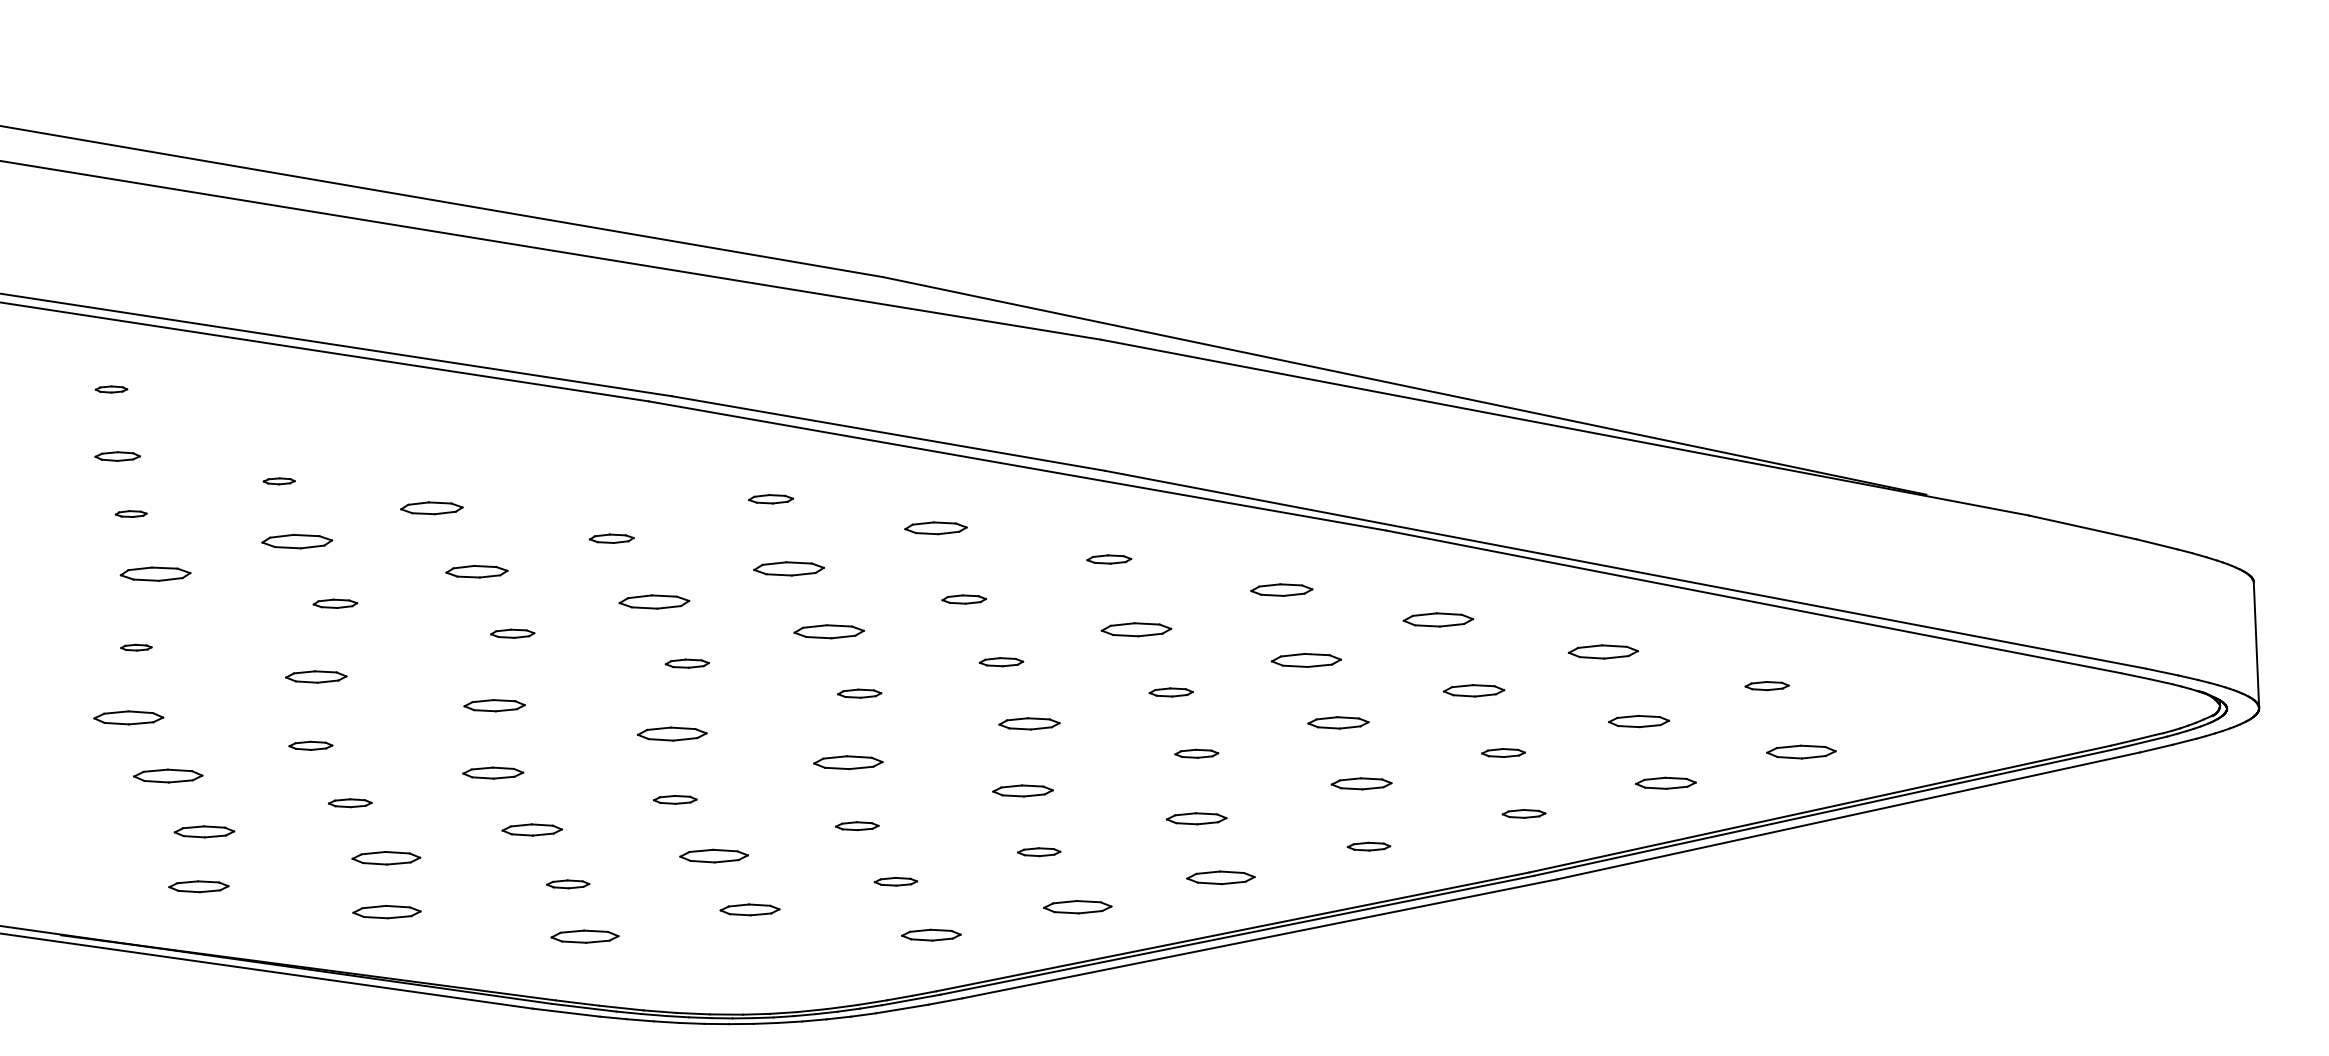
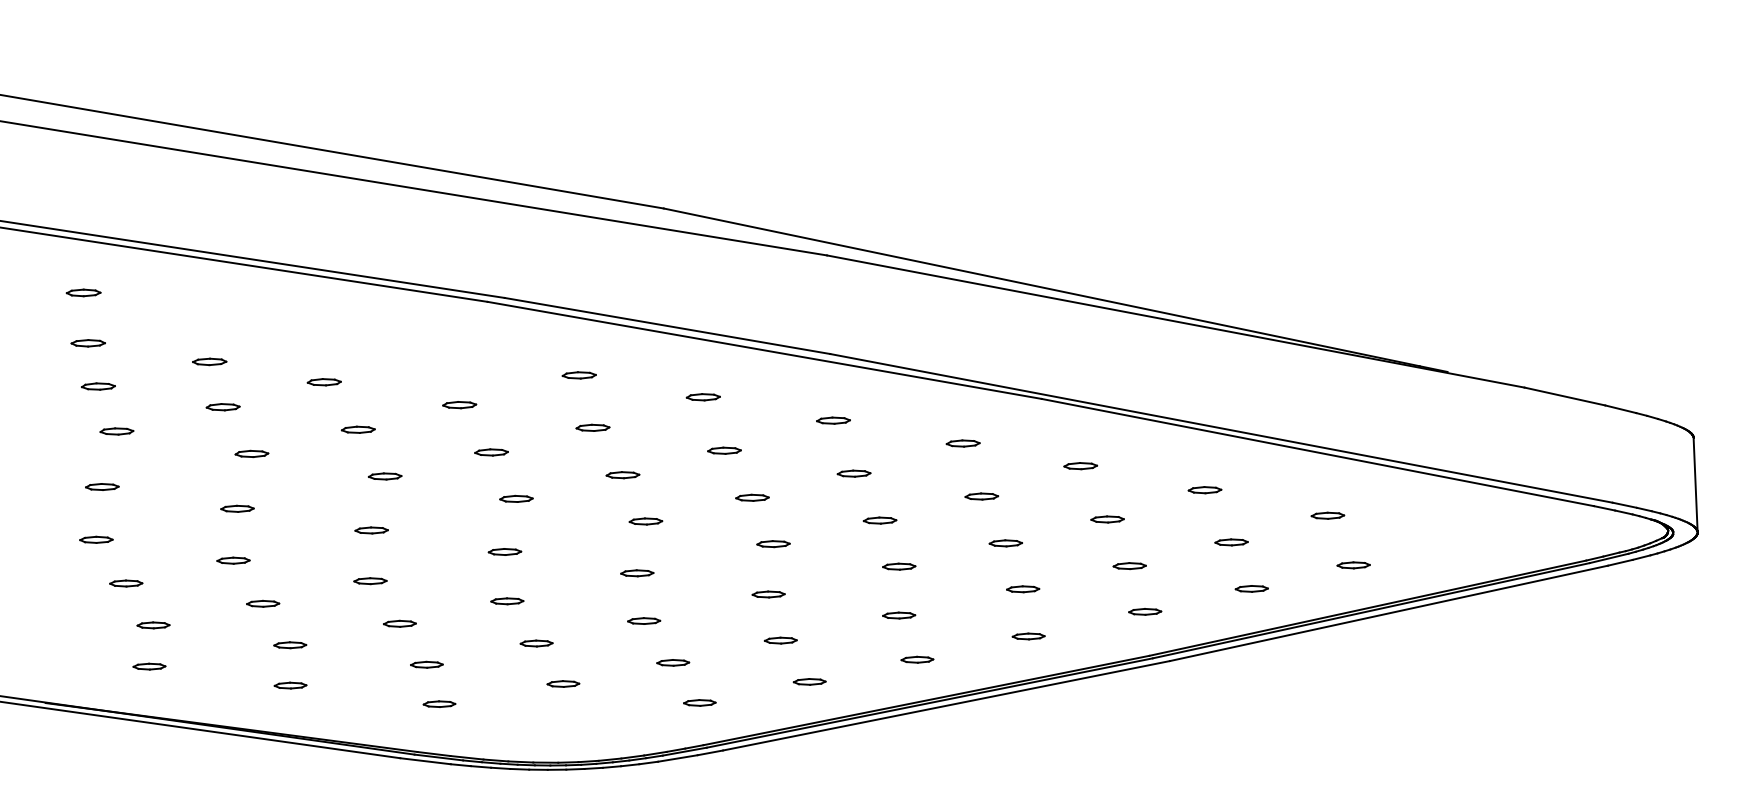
part: (111, 389) -> (83, 292), size x1.43
part: (279, 481) -> (209, 362), size x1.43
part: (431, 508) -> (324, 382), size x0.71
part: (131, 513) -> (98, 386), size x1.43
part: (936, 528) -> (703, 397), size x0.71
part: (296, 541) -> (222, 407), size x0.62
part: (789, 569) -> (593, 428), size x0.62
part: (476, 571) -> (357, 429), size x0.71
part: (155, 573) -> (116, 431), size x0.62
part: (1281, 589) -> (962, 443), size x0.71
part: (653, 601) -> (490, 452), size x0.62
part: (1437, 619) -> (1080, 465), size x0.62
part: (1136, 630) -> (853, 474), size x0.62
part: (828, 632) -> (622, 475), size x0.62
part: (136, 647) -> (102, 486), size x1.43
part: (1603, 651) -> (1204, 489), size x0.62
part: (1306, 660) -> (981, 496), size x0.62
part: (315, 676) -> (236, 508), size x0.71
part: (1473, 691) -> (1107, 519), size x0.71
part: (494, 705) -> (371, 530), size x0.71
part: (127, 718) -> (95, 540), size x0.62
part: (1638, 721) -> (1231, 542), size x0.71
part: (1338, 722) -> (1005, 543), size x0.71
part: (1029, 723) -> (773, 543), size x0.71
part: (671, 734) -> (504, 552), size x0.62
part: (1801, 751) -> (1353, 564), size x0.62
part: (847, 762) -> (636, 573), size x0.62
part: (492, 772) -> (369, 580), size x0.71
part: (167, 776) -> (125, 583), size x0.62
part: (1361, 783) -> (1023, 589), size x0.71
part: (1665, 783) -> (1251, 589), size x0.71
part: (1022, 790) -> (768, 594), size x0.71
part: (1196, 818) -> (899, 615), size x0.71
part: (532, 829) -> (400, 623), size x0.71
part: (204, 831) -> (153, 625), size x0.71
part: (714, 855) -> (536, 643), size x0.62
part: (386, 858) -> (290, 645), size x0.62
part: (1220, 877) -> (917, 659), size x0.62
part: (199, 886) -> (149, 666), size x0.71
part: (1077, 906) -> (809, 681), size x0.62
part: (749, 909) -> (563, 683), size x0.71
part: (386, 911) -> (290, 685), size x0.62
part: (931, 934) -> (699, 702), size x0.71
part: (584, 936) -> (439, 703), size x0.62

